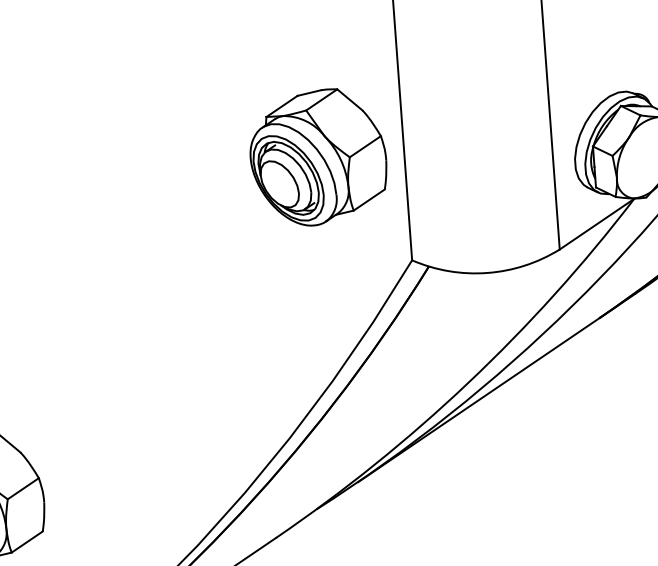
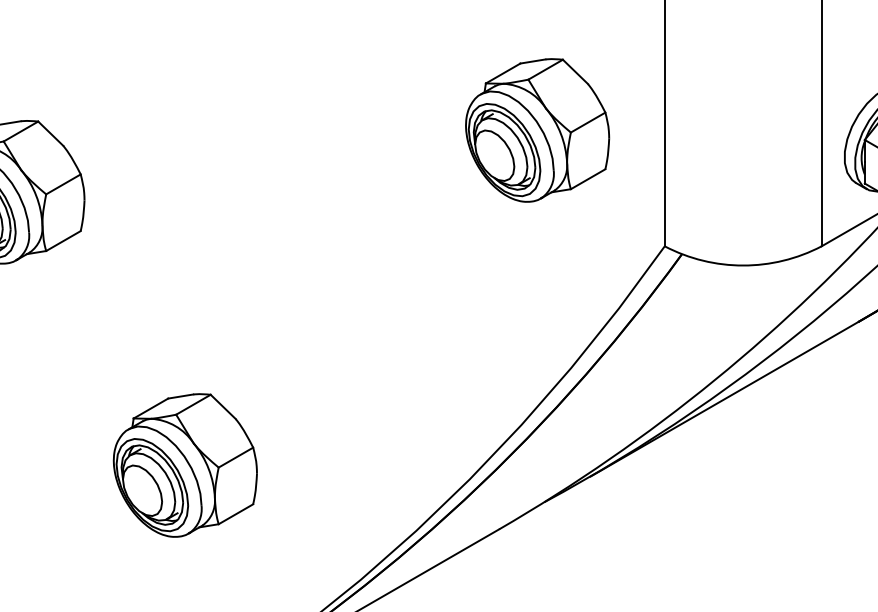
part: (318, 157) -> (537, 130), moved

